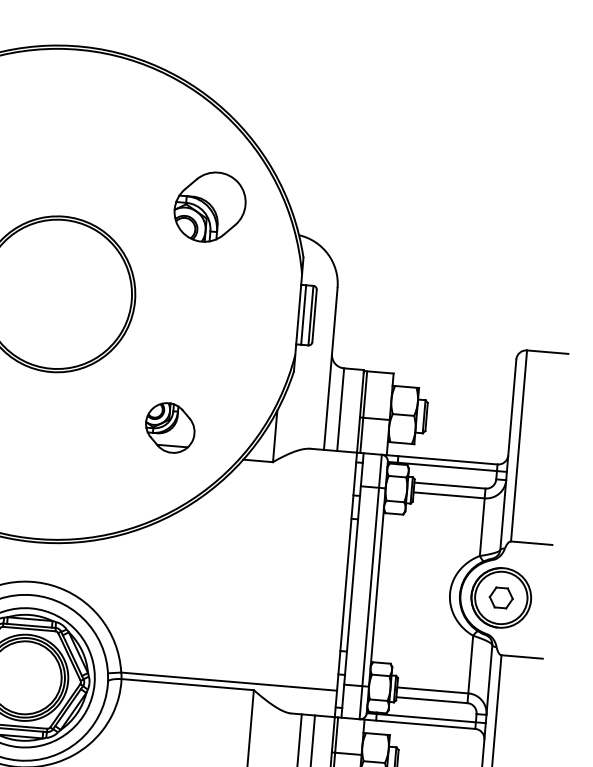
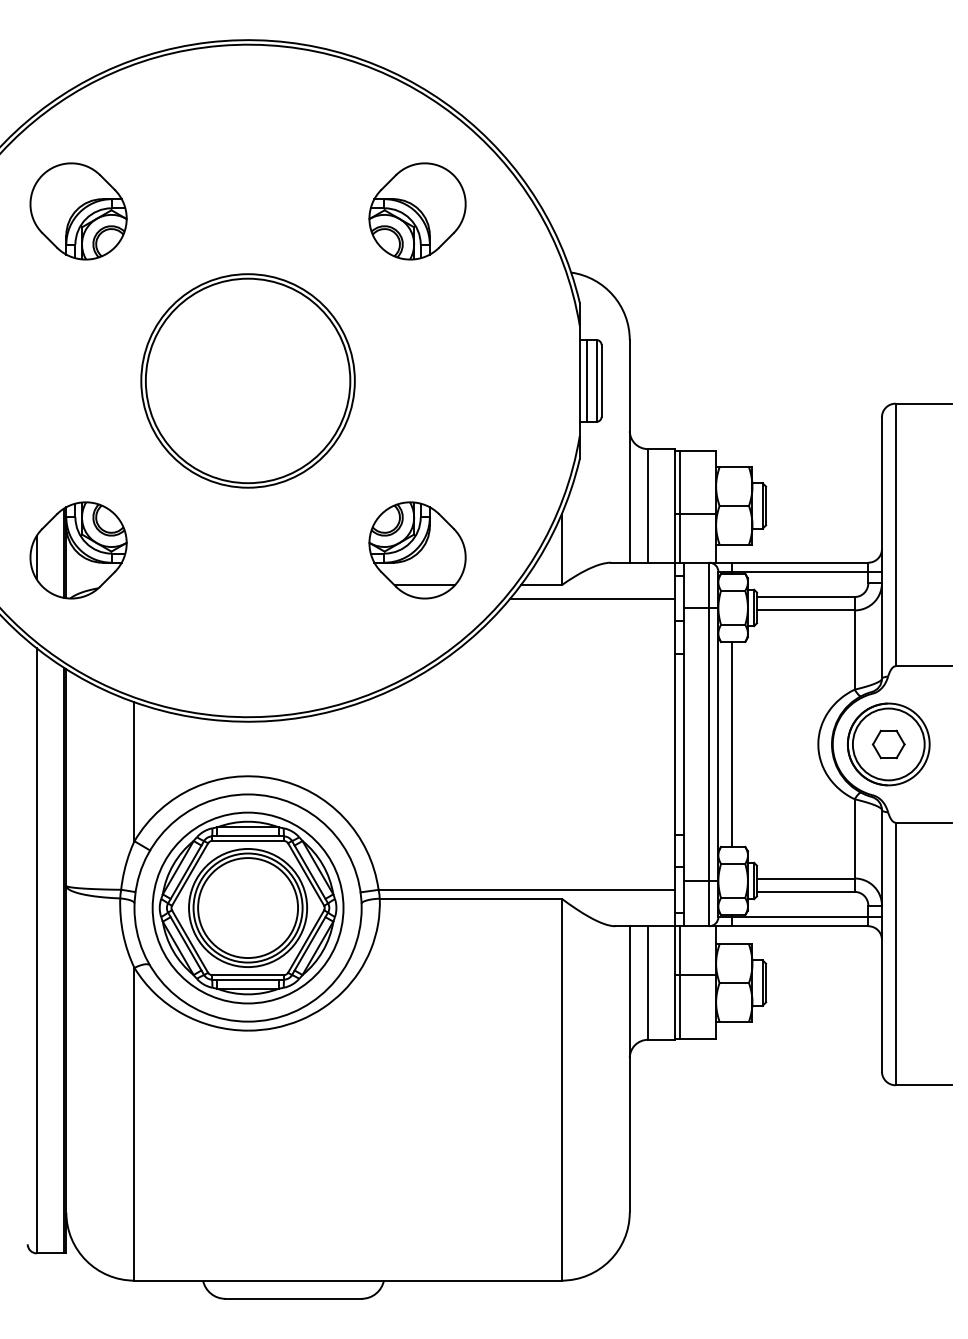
part: (210, 207) -> (417, 211), moved
part: (170, 428) -> (417, 550), size x1.43
line: (294, 474) -> (592, 599), added
line: (387, 588) -> (732, 744), added

